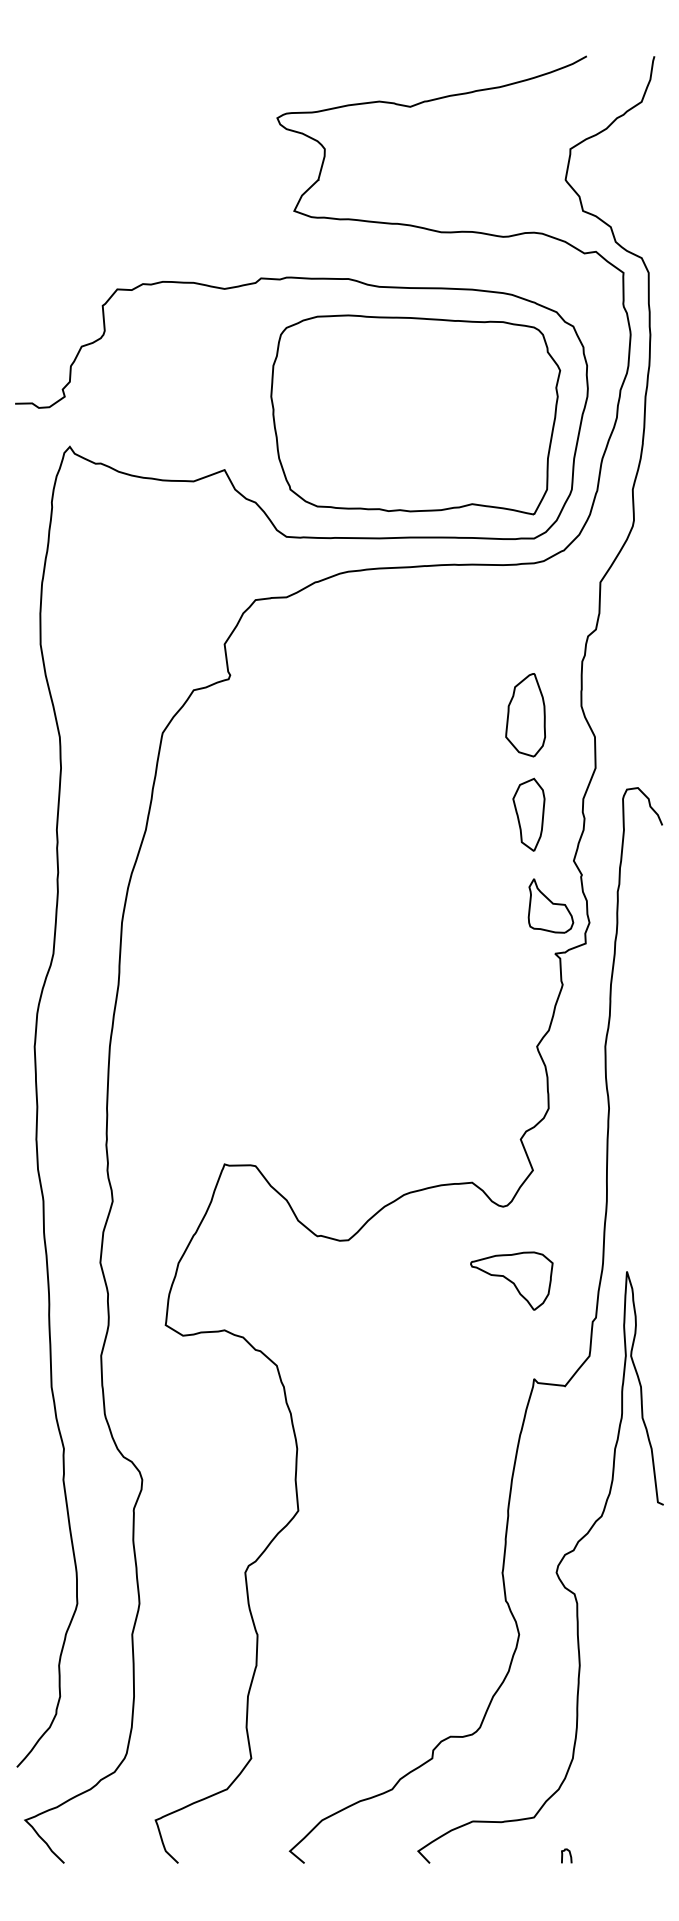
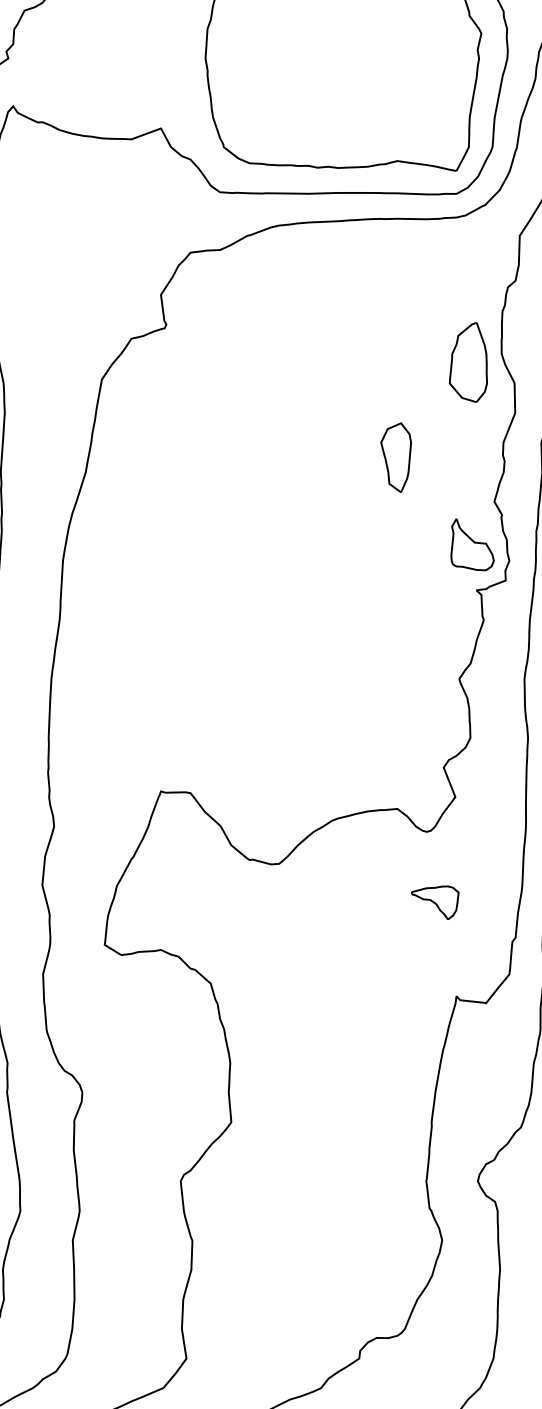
part: (525, 715) -> (468, 362), moved
part: (528, 814) -> (395, 457), moved
part: (511, 1280) -> (434, 902), size x0.6

